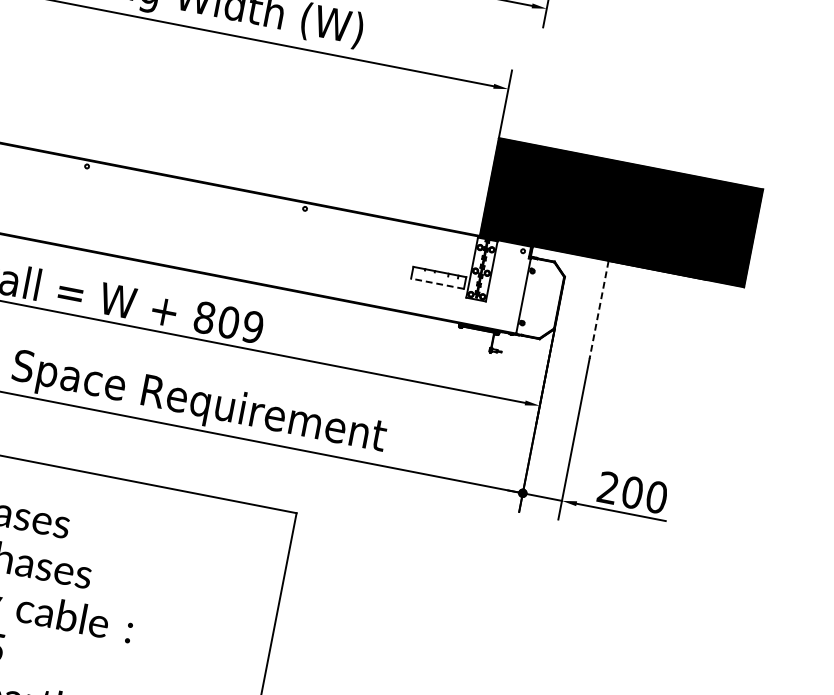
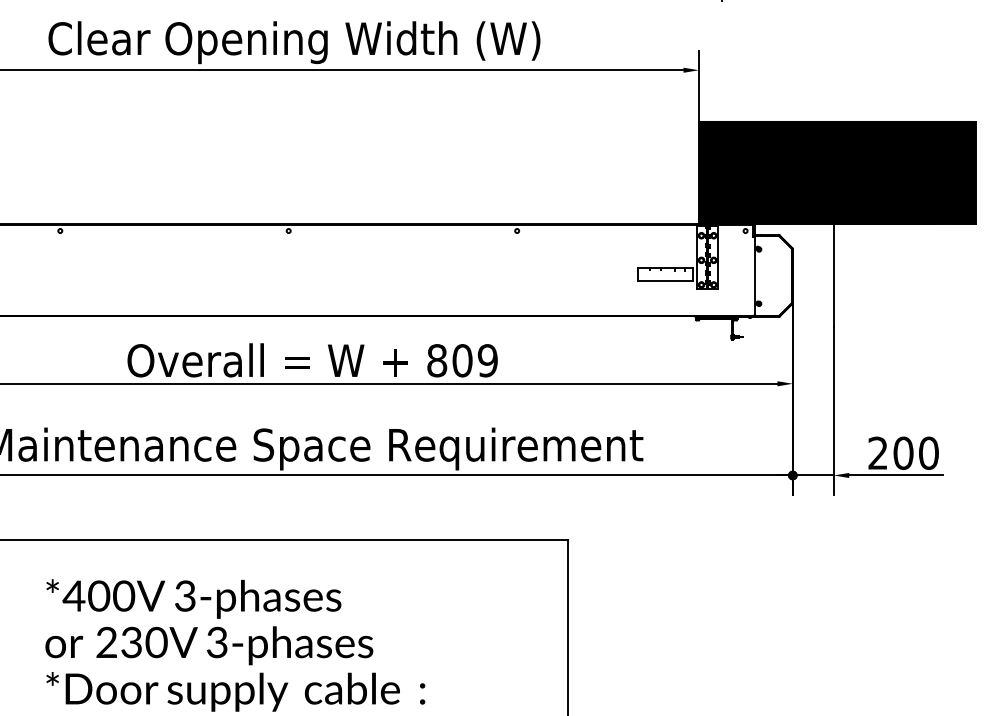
line: (437, 283) -> (665, 280), dashed -> solid
line: (598, 309) -> (833, 275), dashed -> solid

